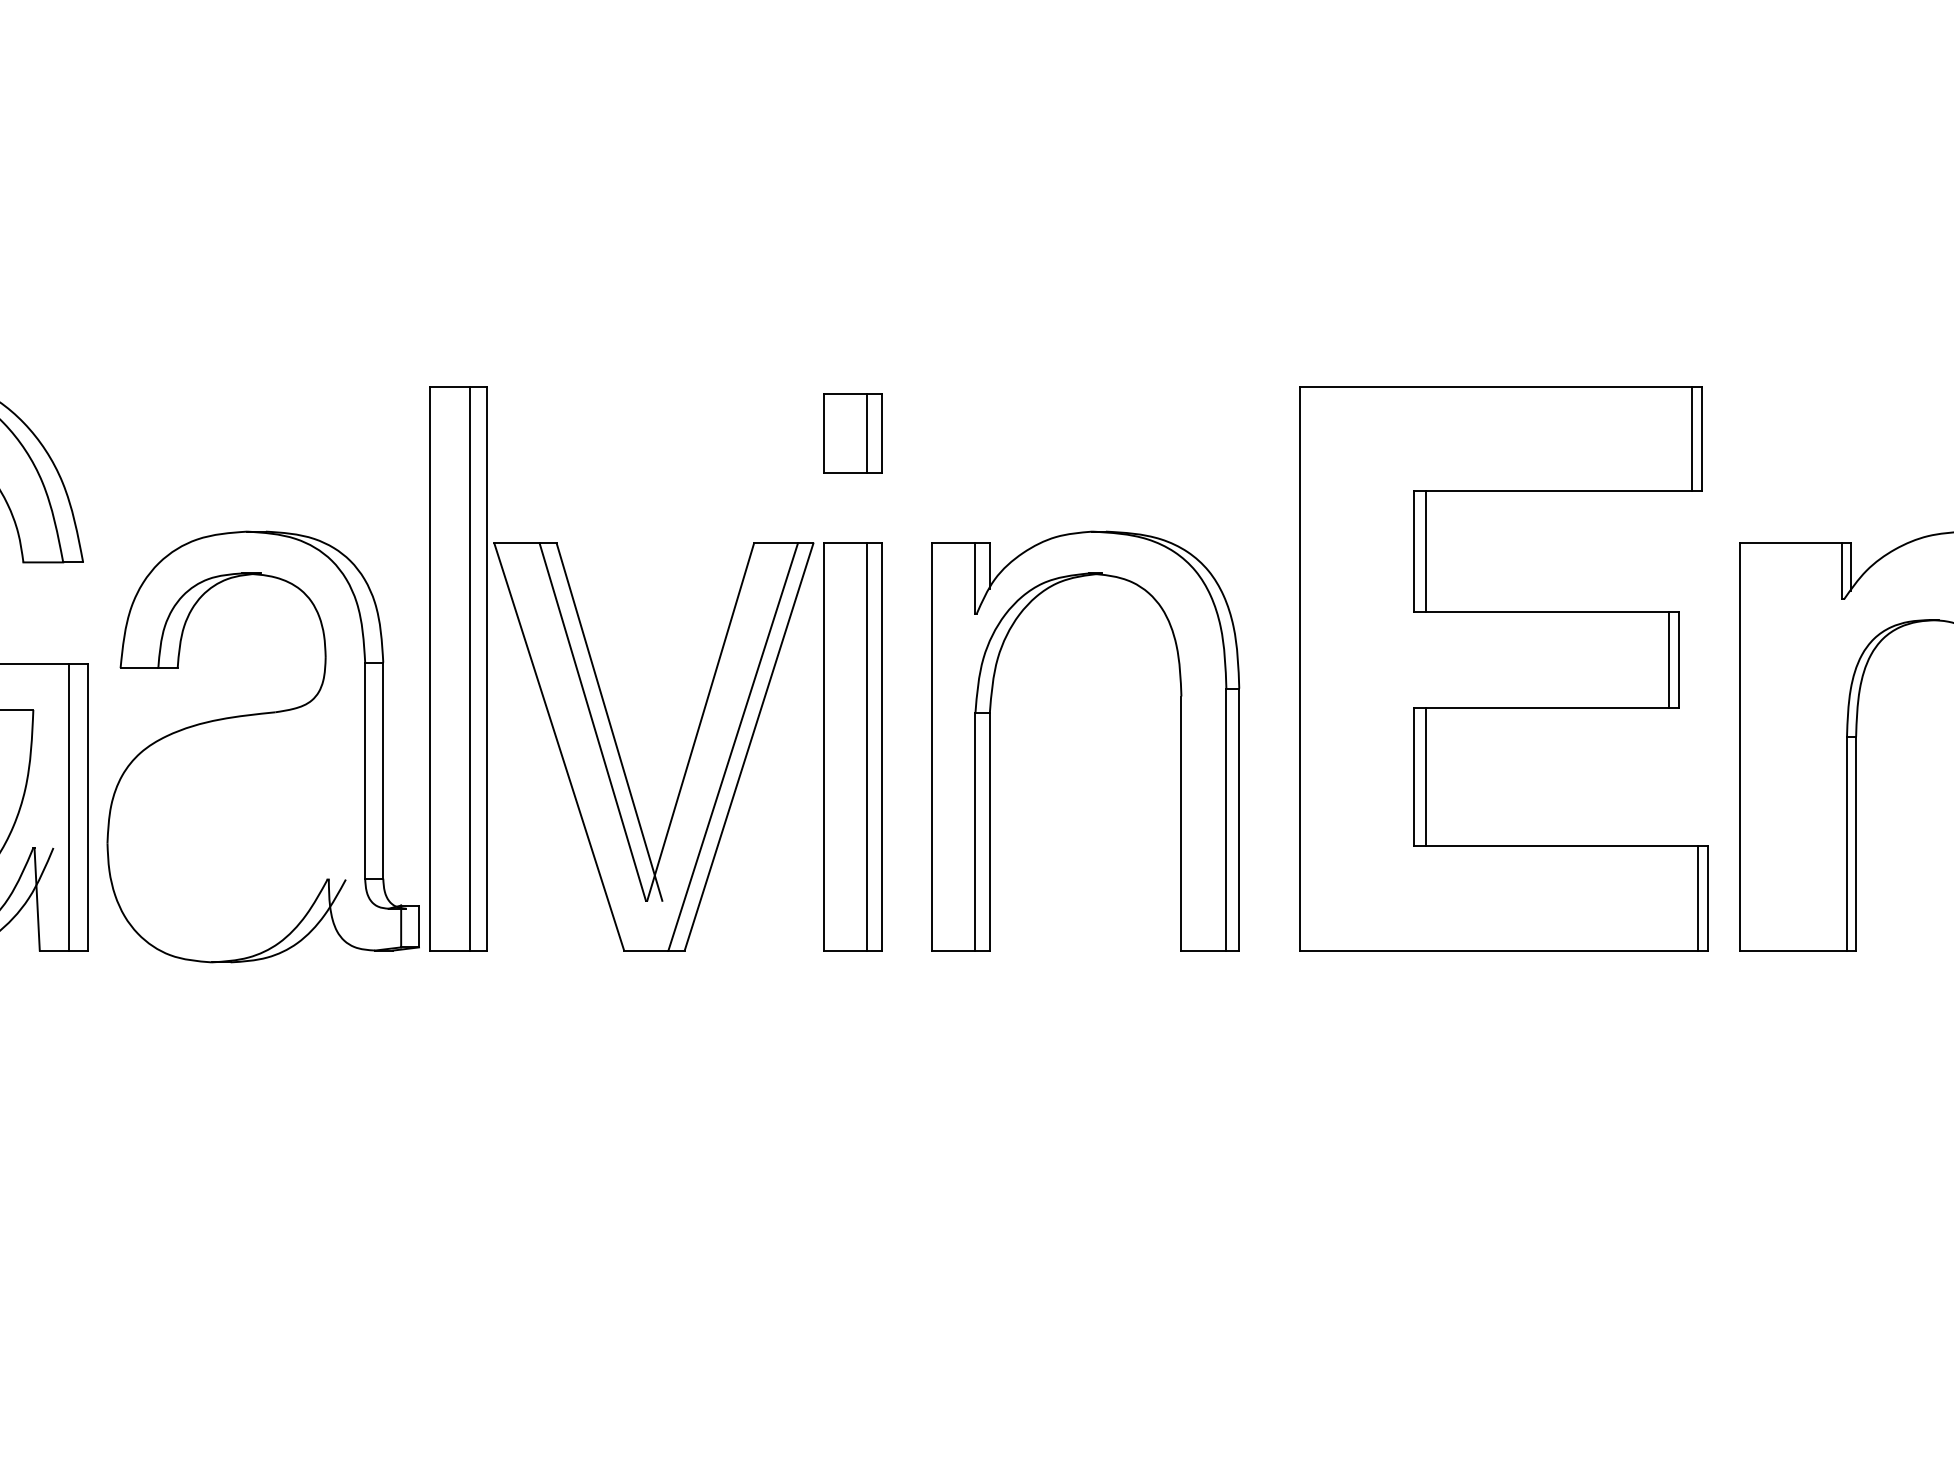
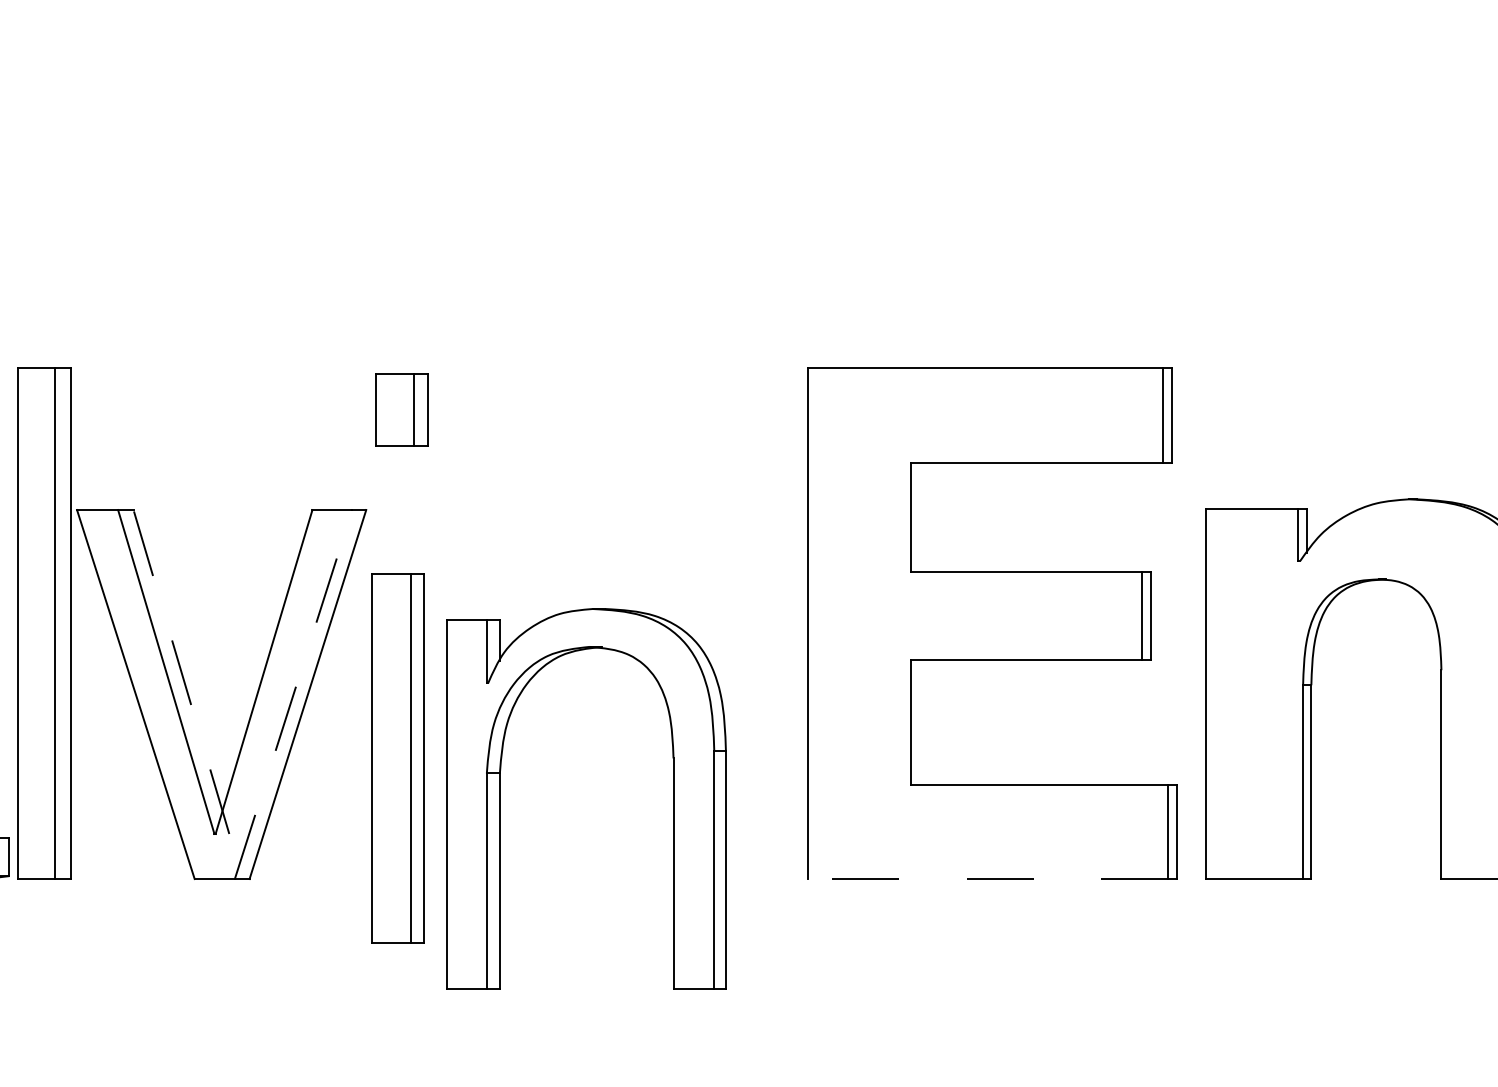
line: (1425, 551) -> (921, 517), removed
line: (609, 721) -> (181, 671), solid -> dashed
part: (990, 740) -> (500, 798), moved
part: (852, 746) -> (398, 758), moved
line: (733, 747) -> (293, 694), solid -> dashed
line: (1425, 777) -> (921, 722), removed
line: (1498, 950) -> (987, 878), solid -> dashed

